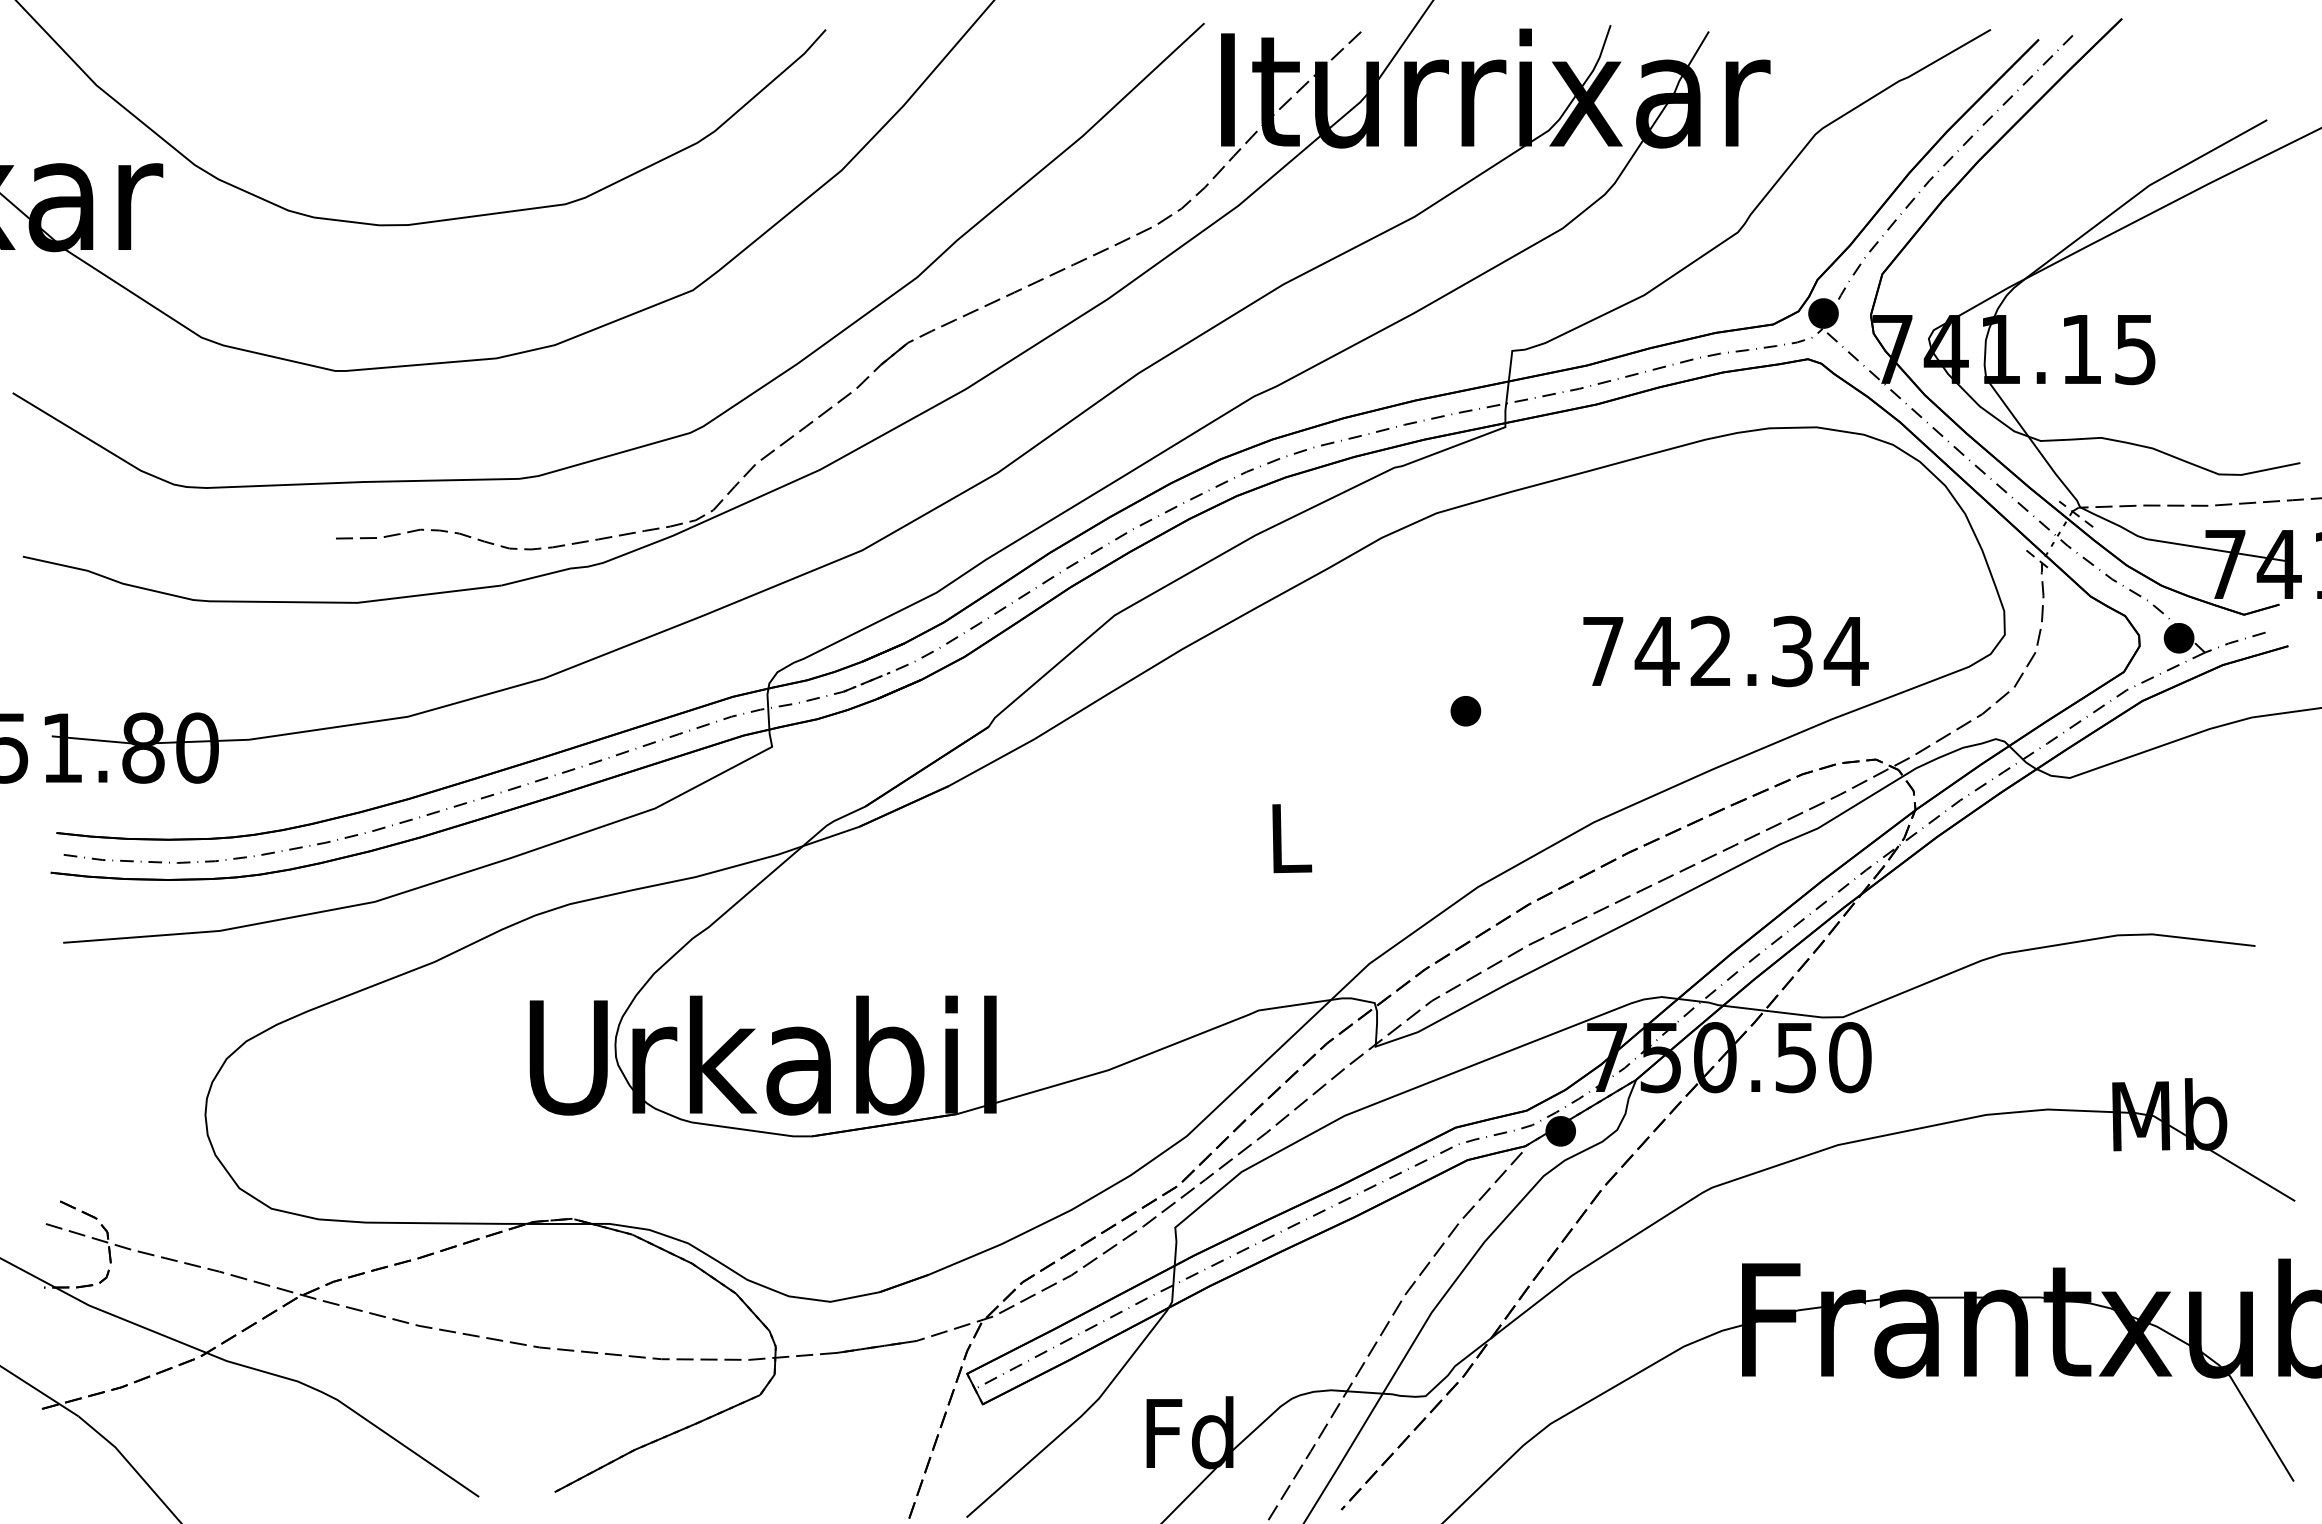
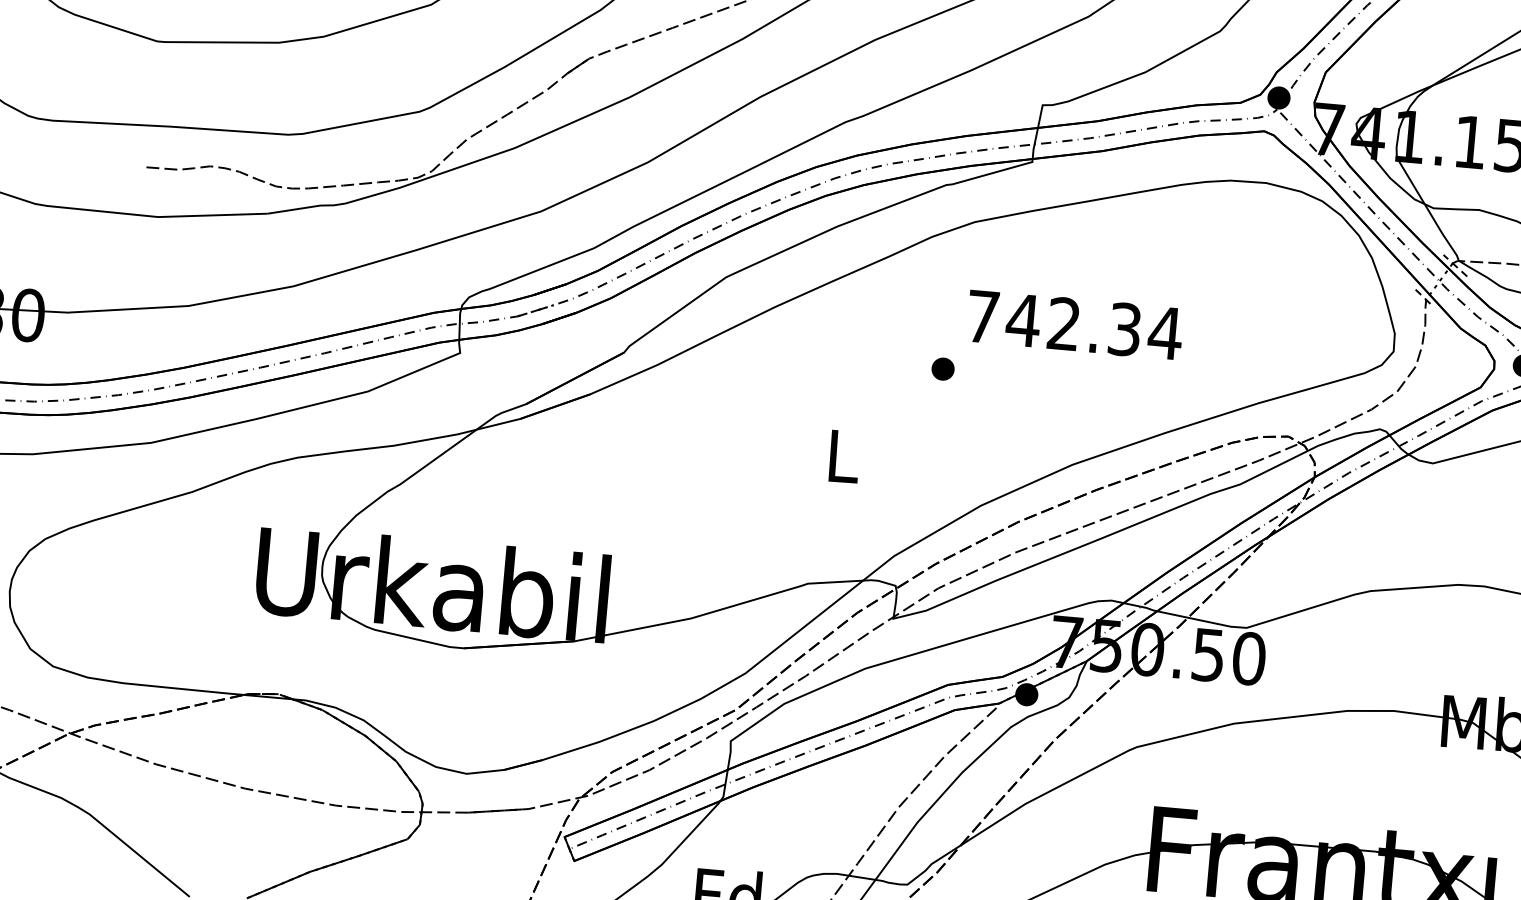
text: (1725, 651) -> (1074, 325), moved
part: (1465, 711) -> (942, 369), moved

